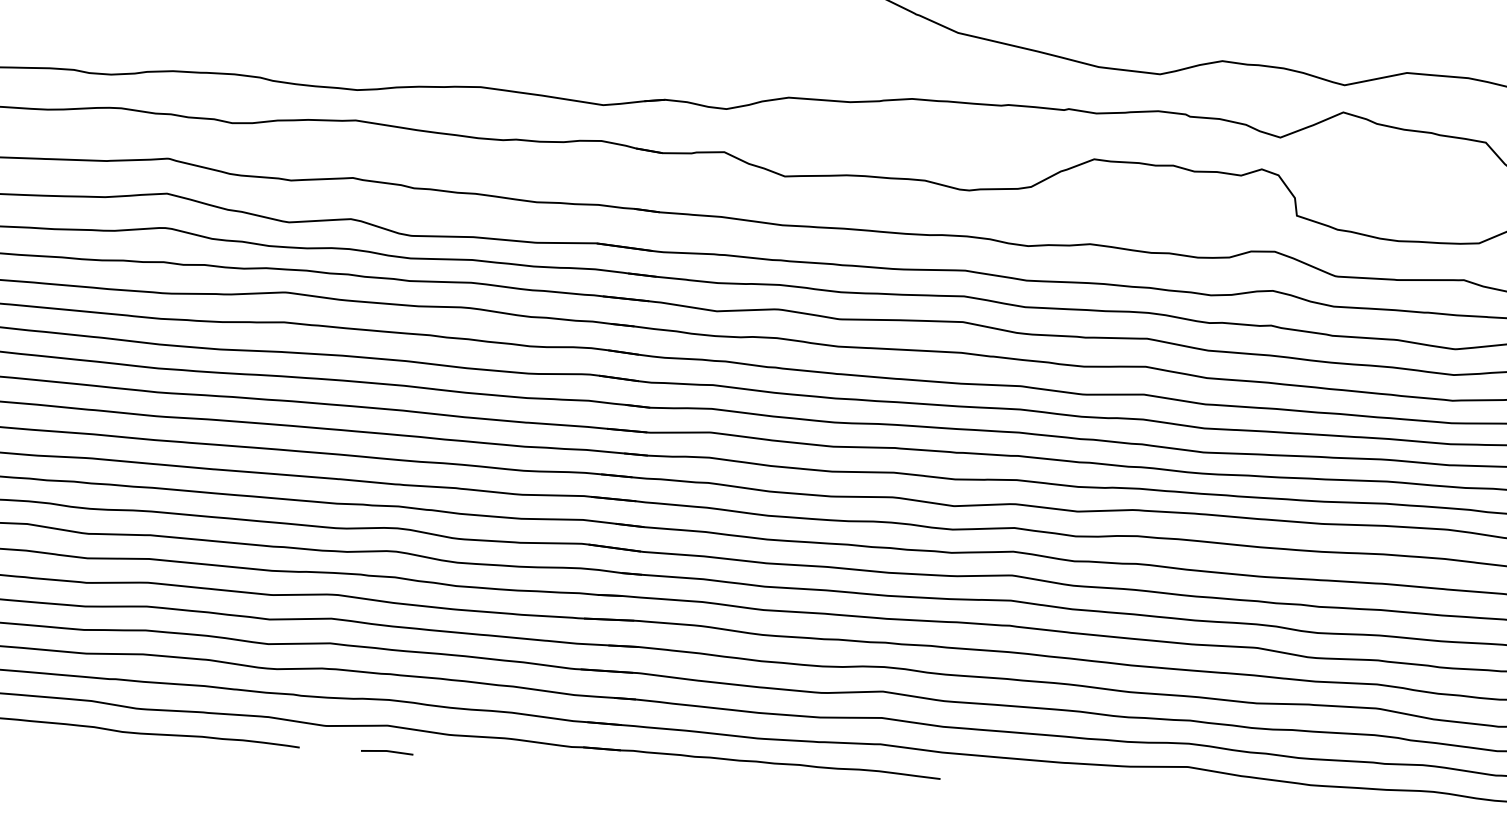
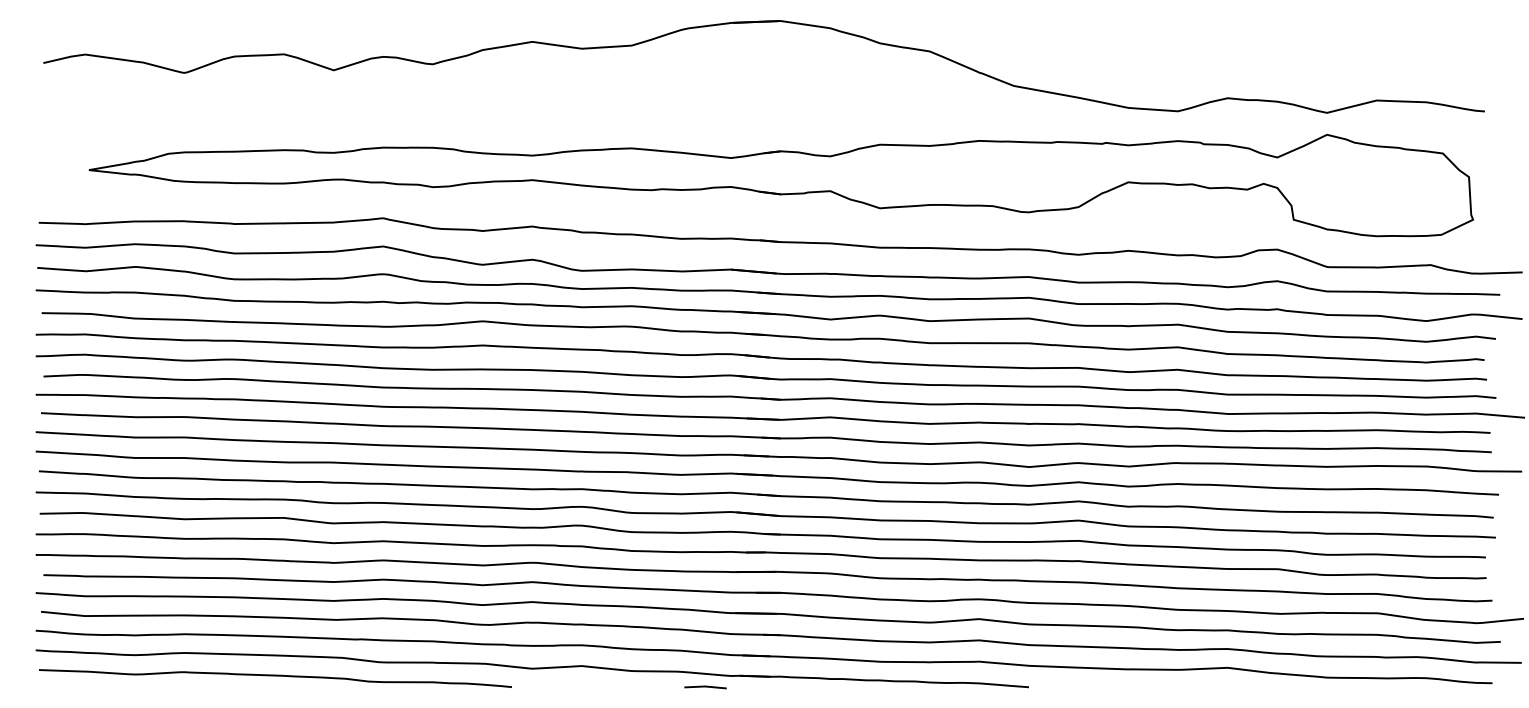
line: (387, 752) -> (705, 687), moved

